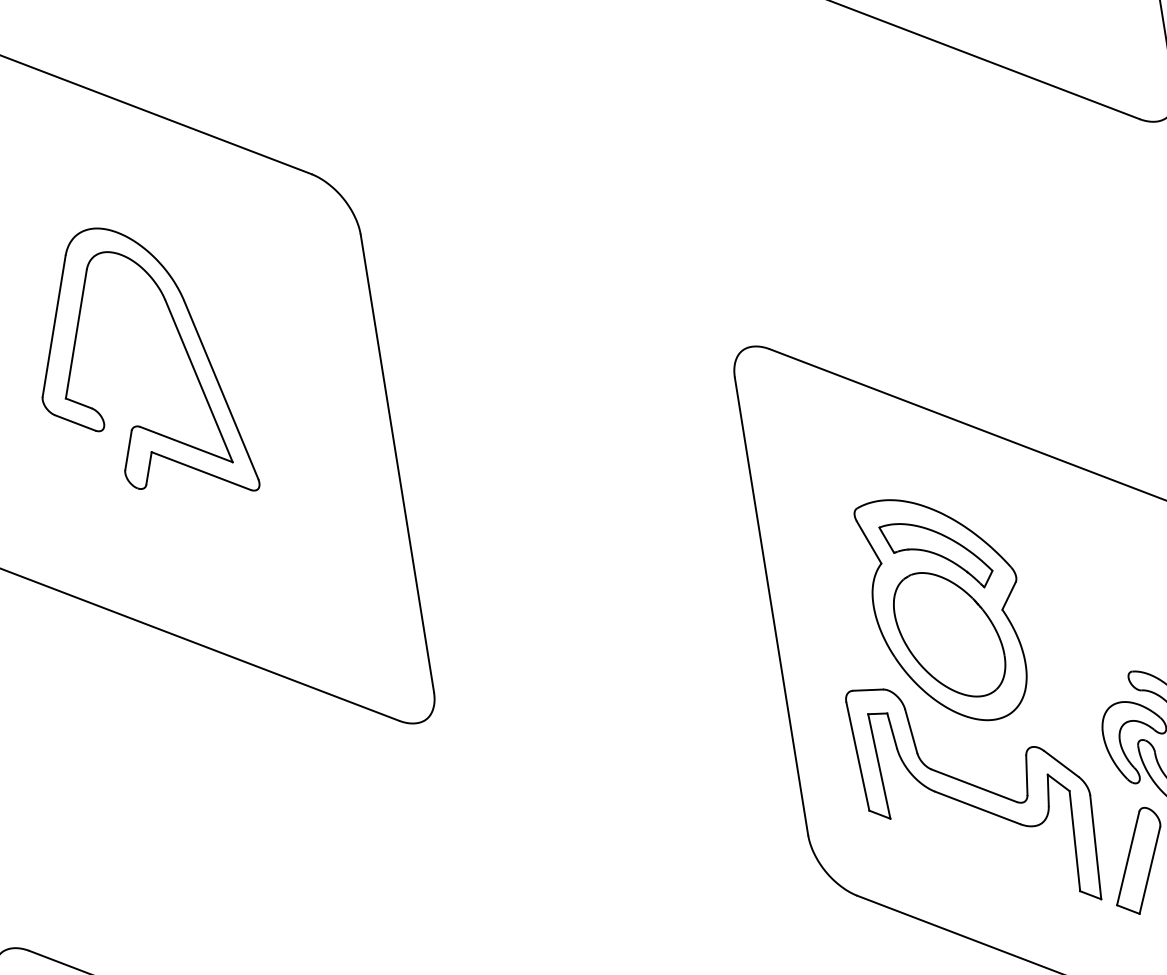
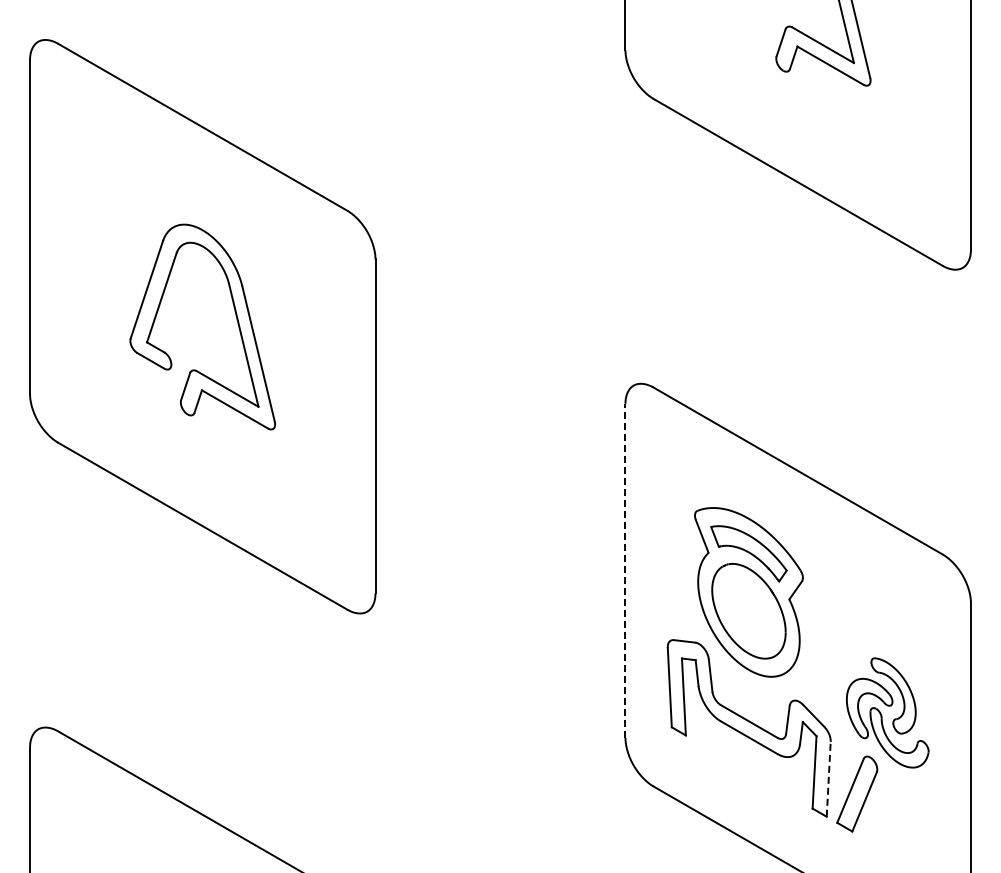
line: (771, 606) -> (625, 570), solid -> dashed
line: (1095, 846) -> (828, 778), solid -> dashed

